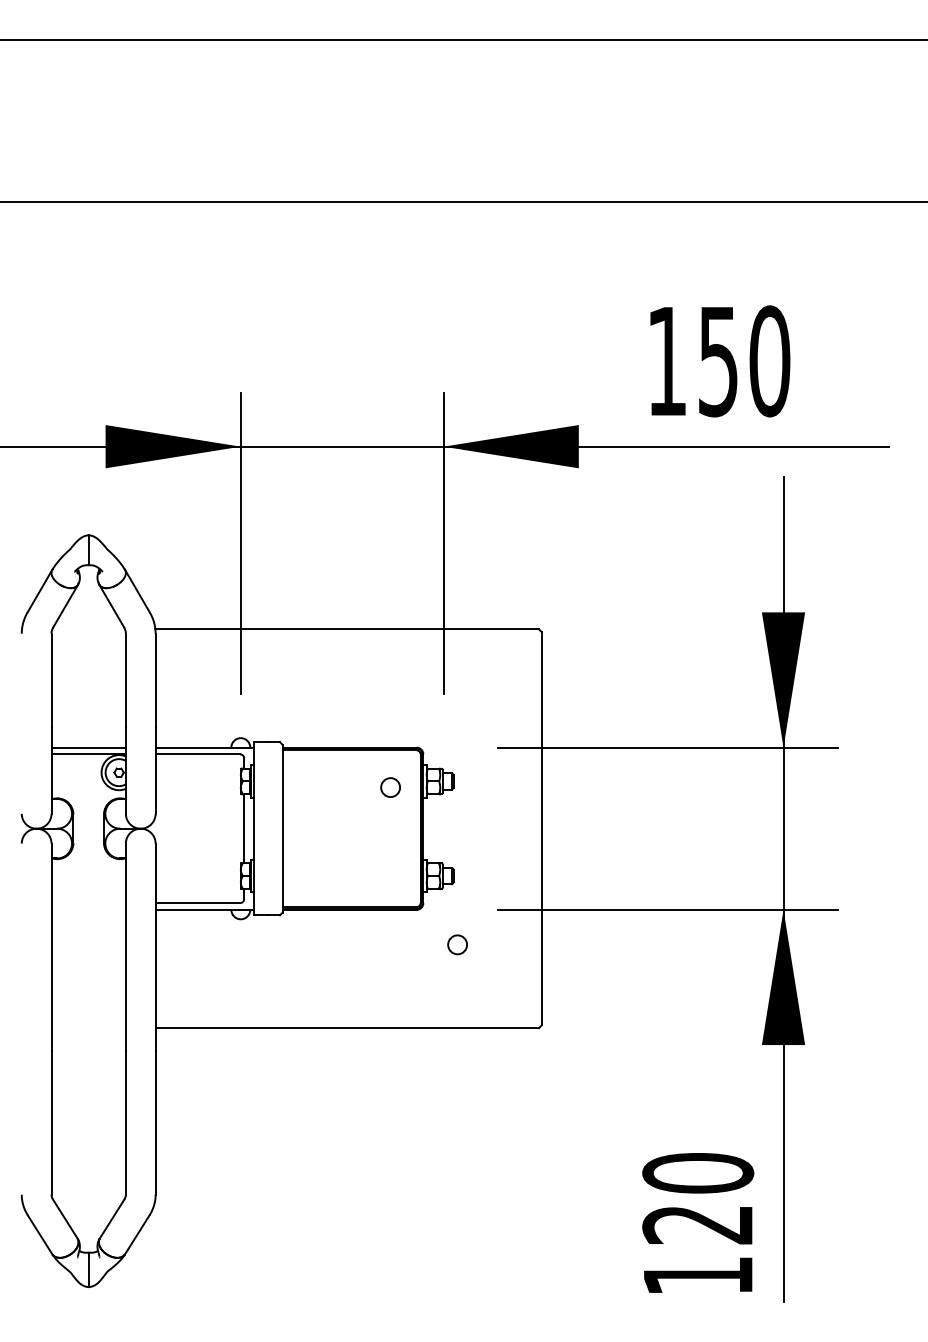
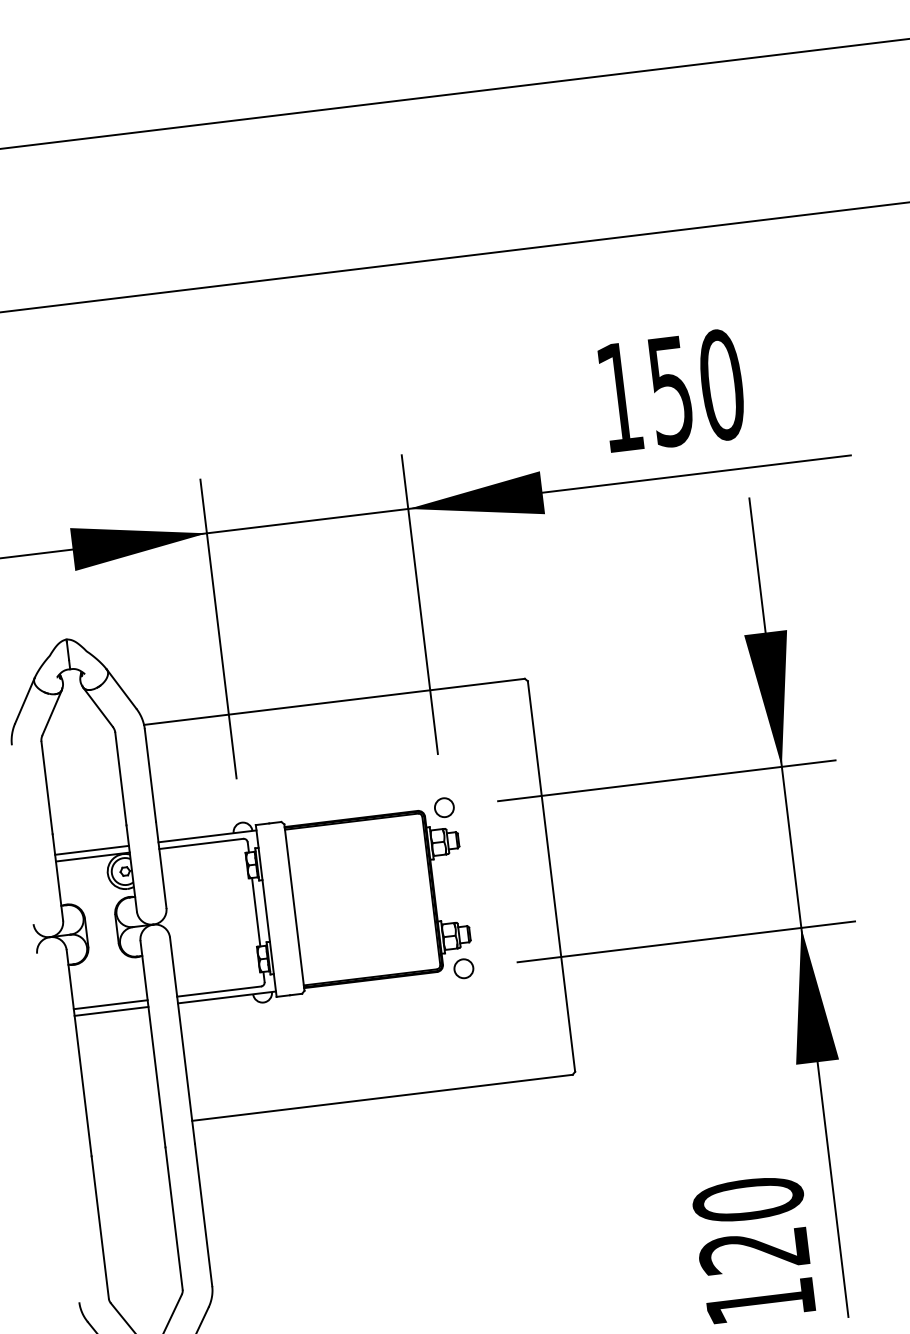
circle: (390, 787) -> (444, 807), moved
line: (88, 903) -> (110, 1005), added
line: (88, 909) -> (111, 1011), added
circle: (457, 944) -> (463, 968), moved

